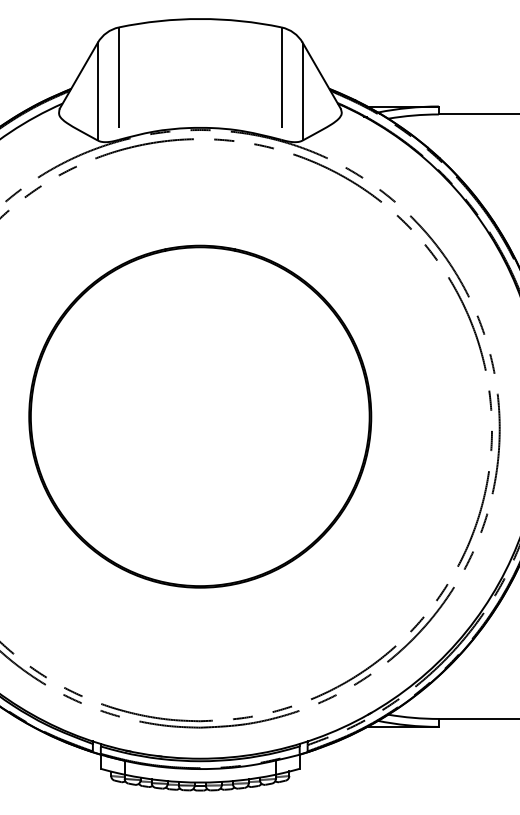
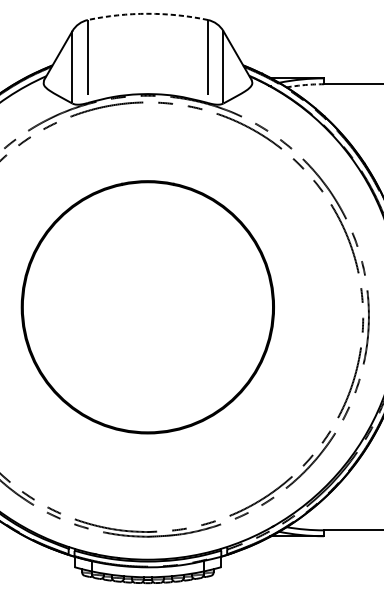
arc: (200, 19) -> (148, 14), solid -> dashed
arc: (413, 115) -> (305, 85), solid -> dashed

